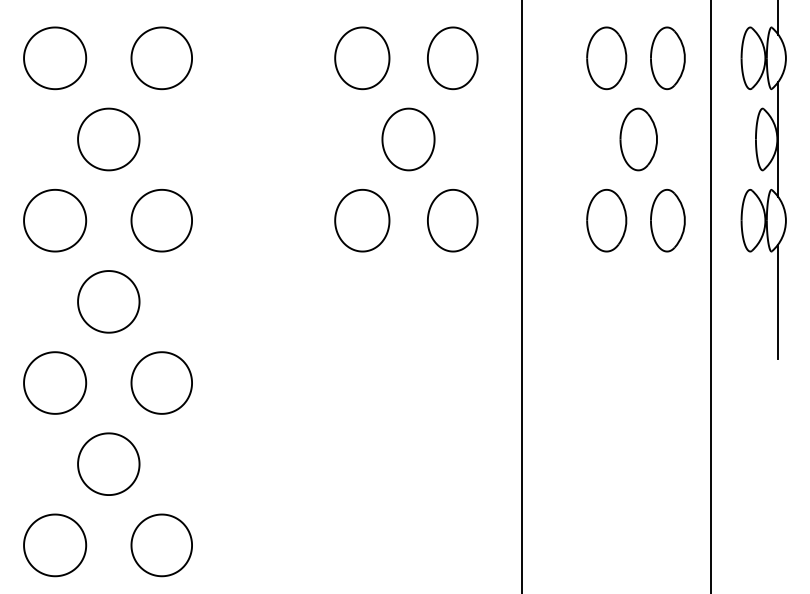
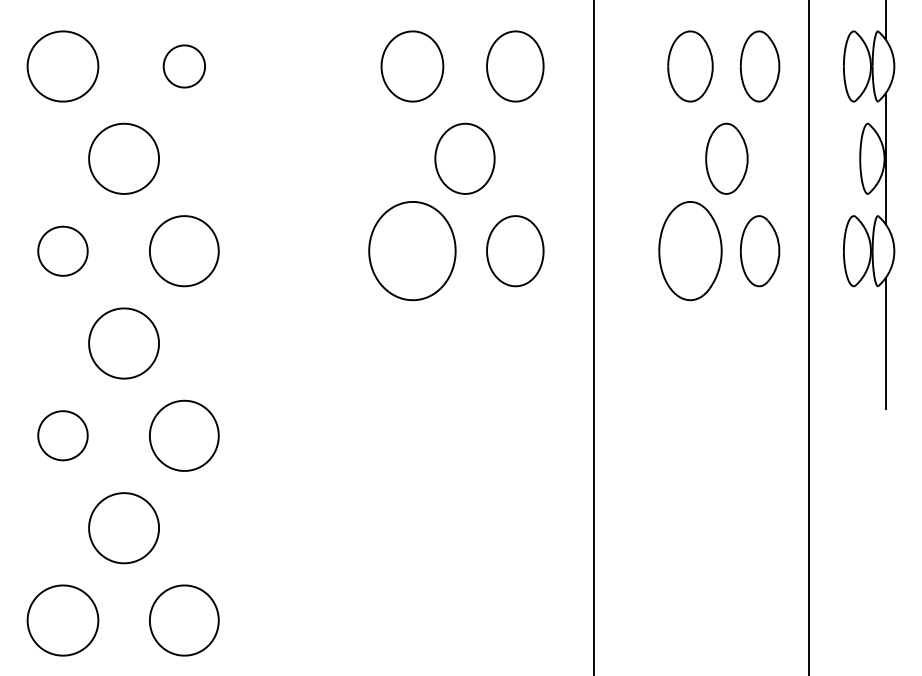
part: (161, 58) -> (184, 66), size x0.6
part: (54, 220) -> (62, 251), size x0.7
part: (362, 220) -> (412, 251), size x1.4
part: (606, 220) -> (690, 251), size x1.4
part: (54, 382) -> (62, 435), size x0.7

